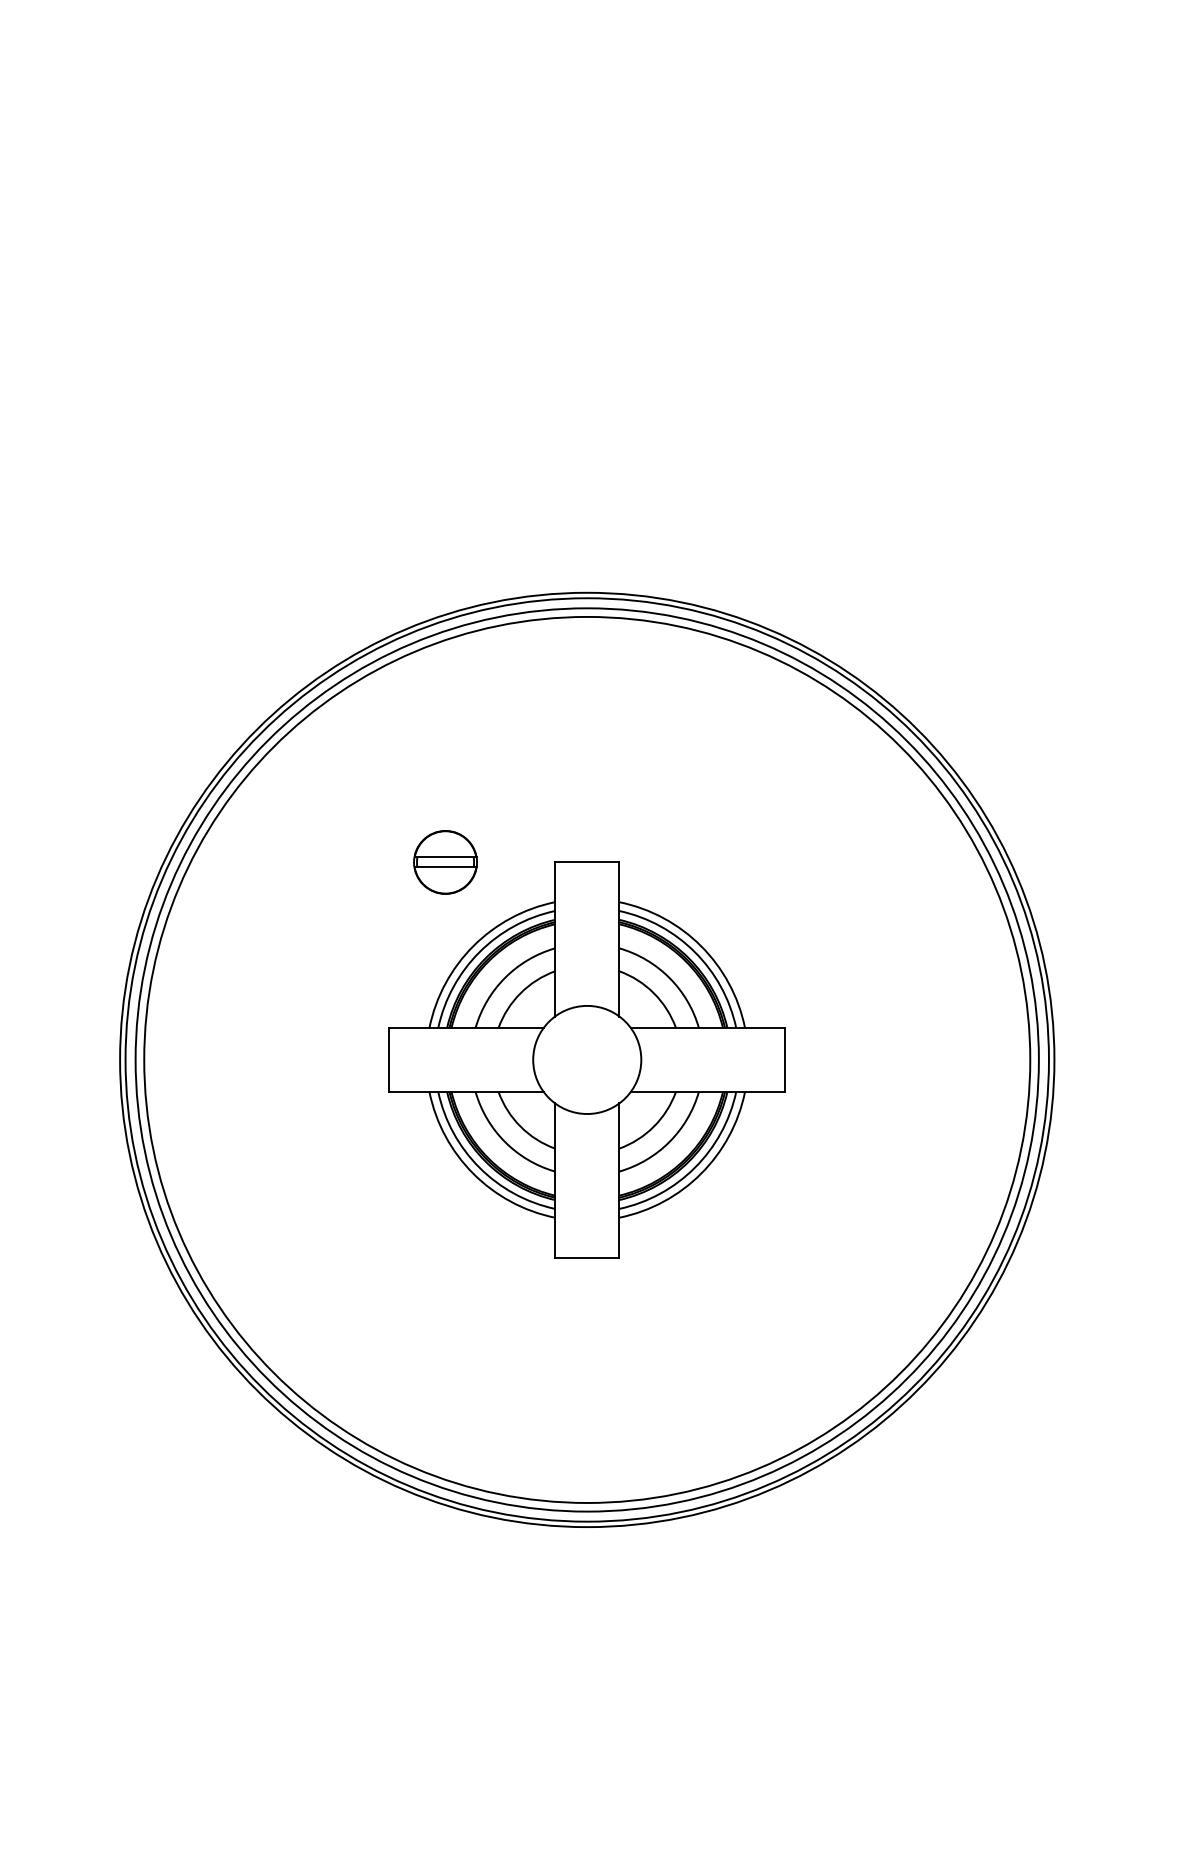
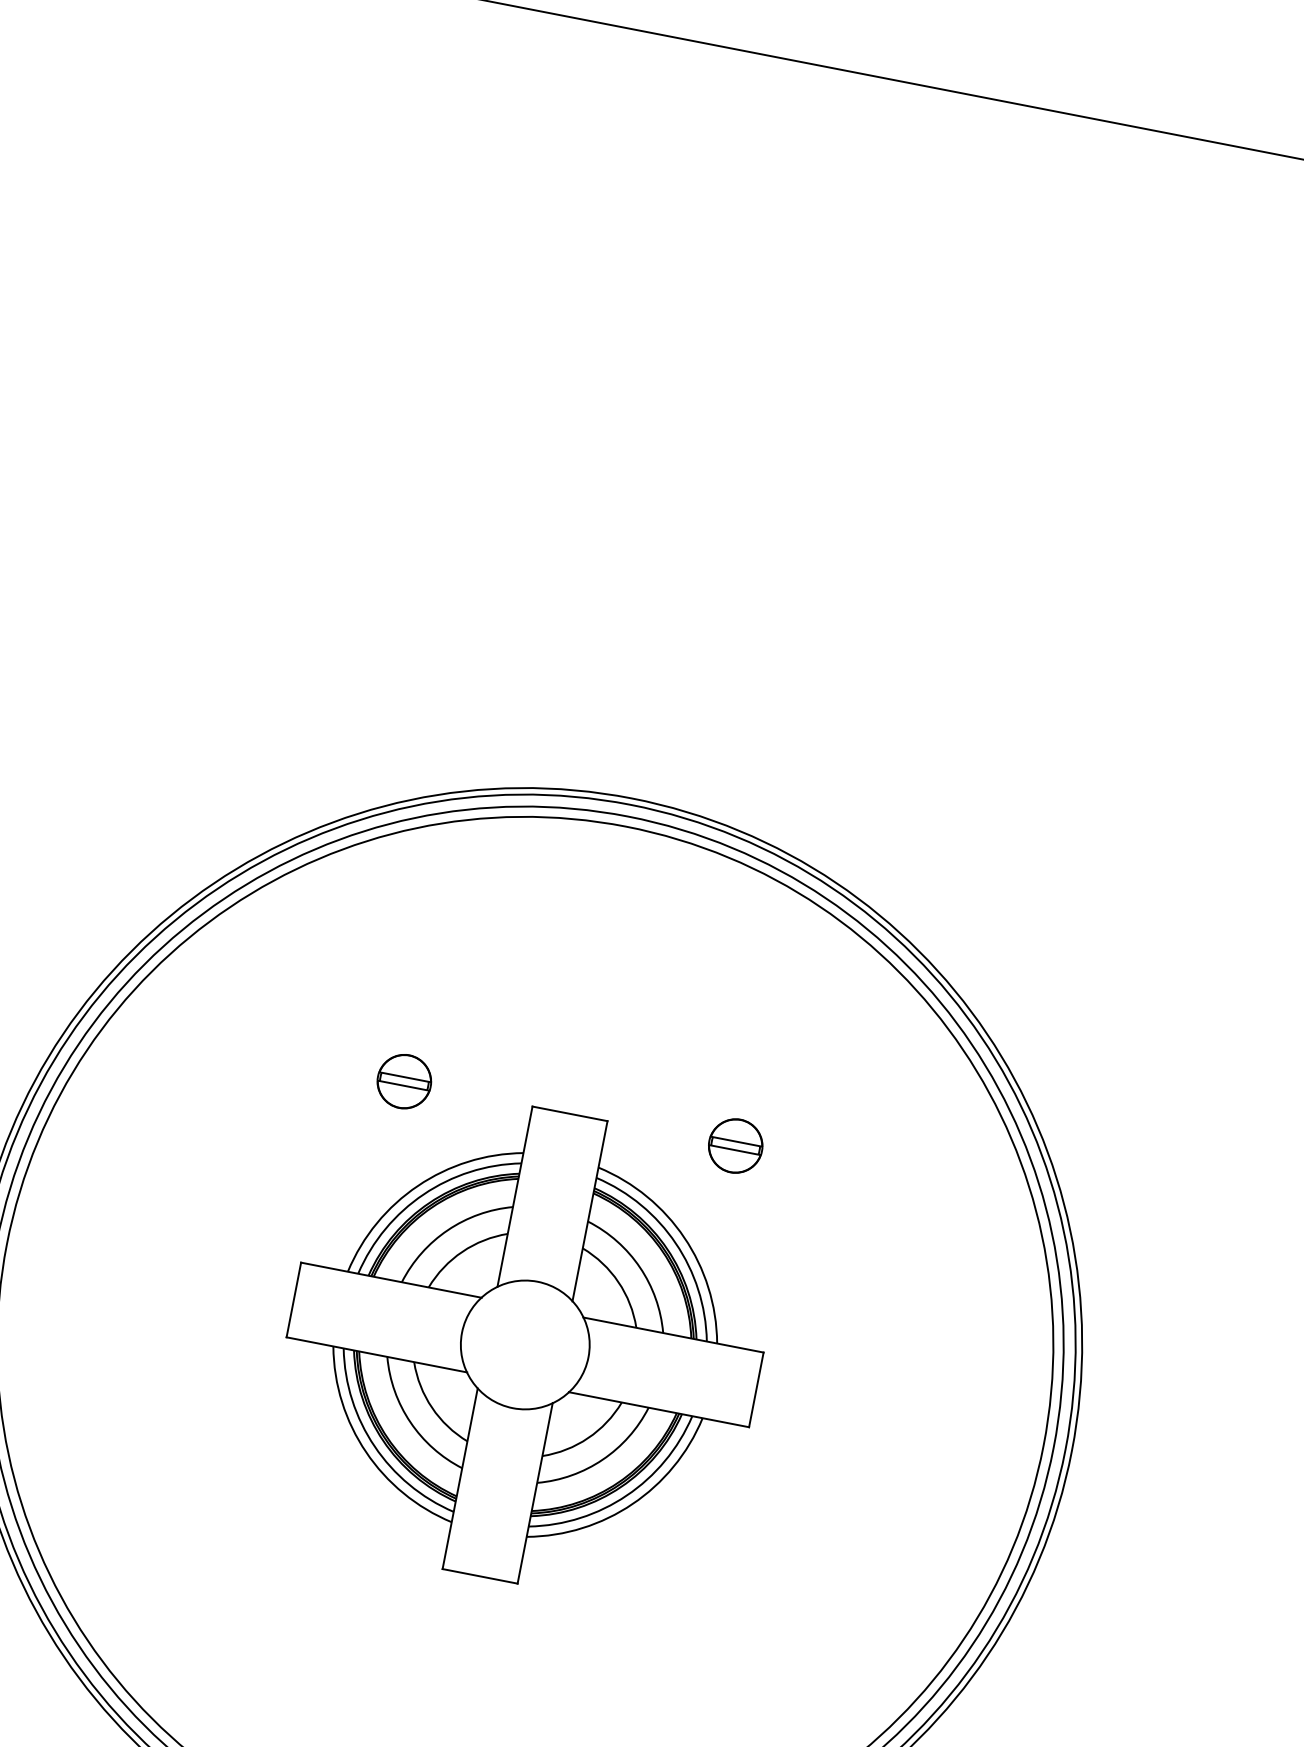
part: (445, 862) -> (404, 1081), size x0.71
part: (728, 862) -> (735, 1146), added

